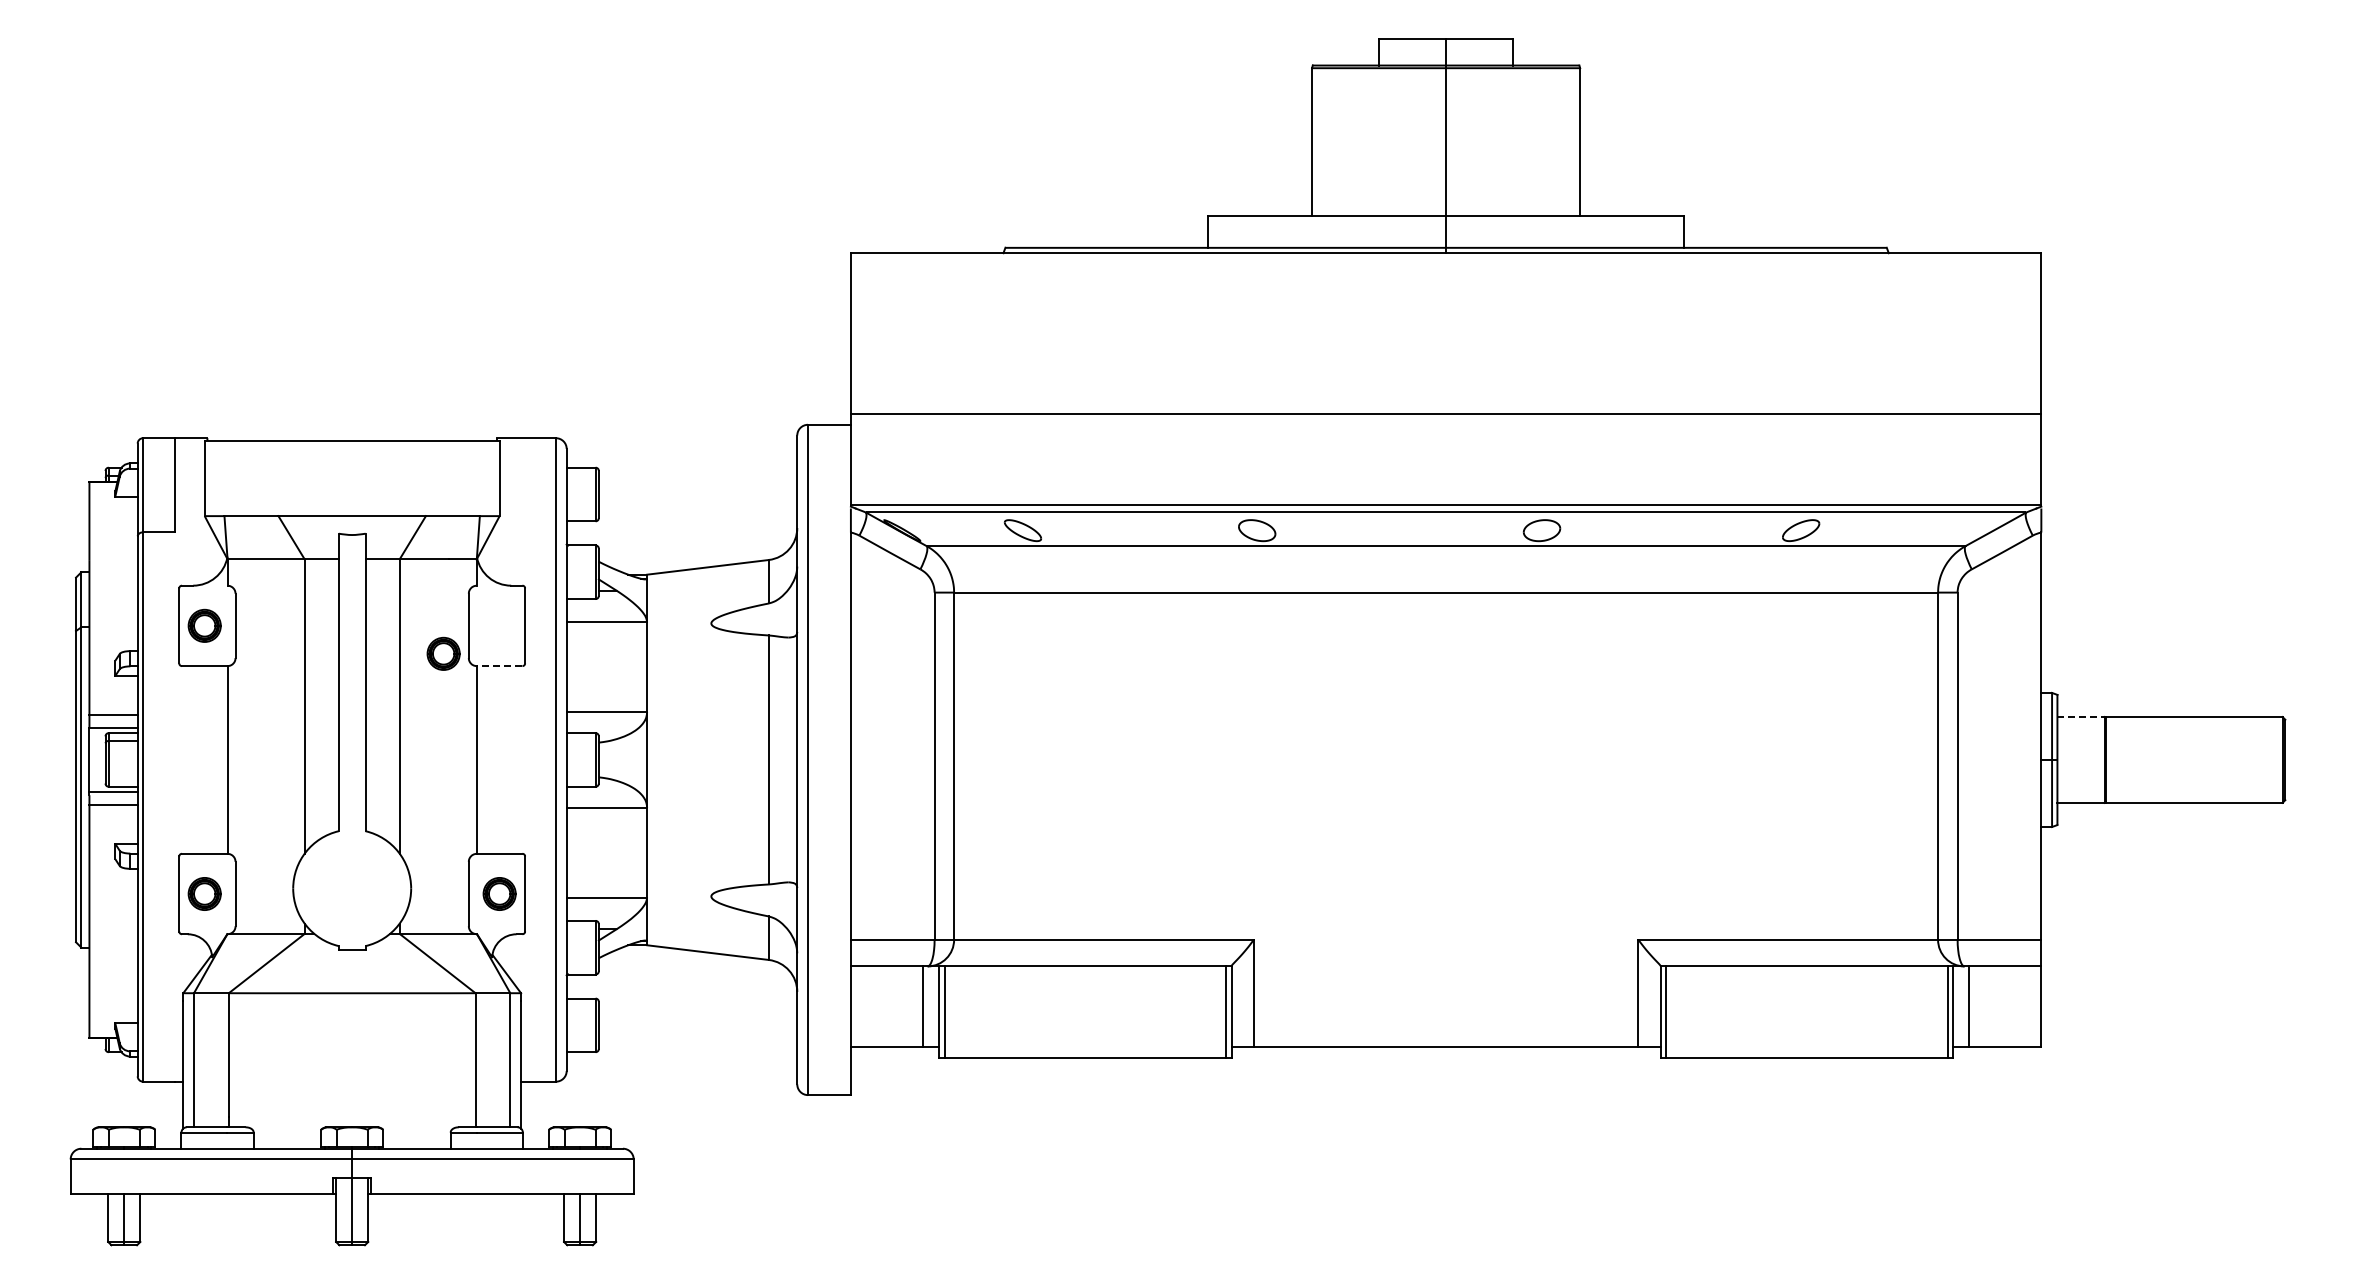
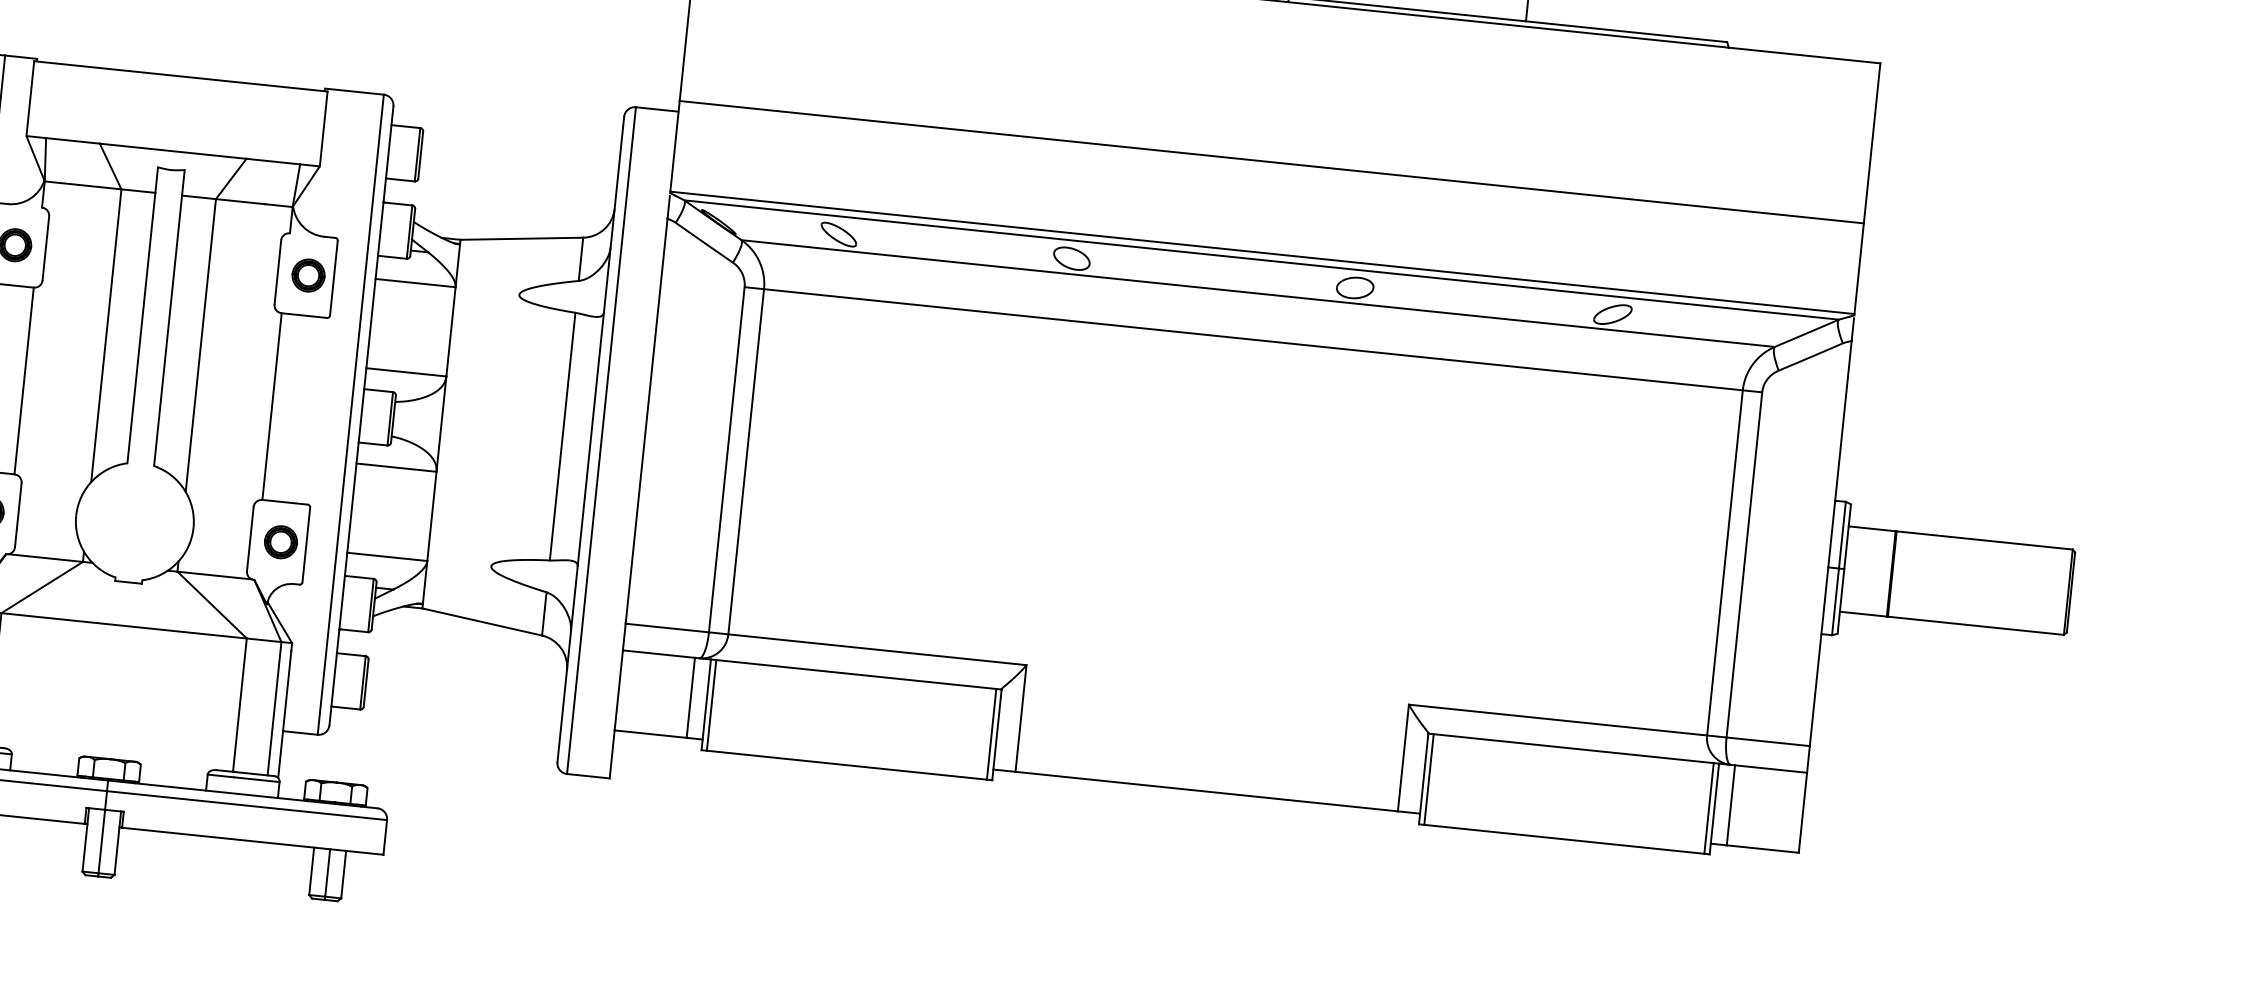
part: (443, 653) -> (308, 275), moved
line: (499, 666) -> (304, 315), dashed -> solid
line: (2081, 717) -> (1872, 529), dashed -> solid

